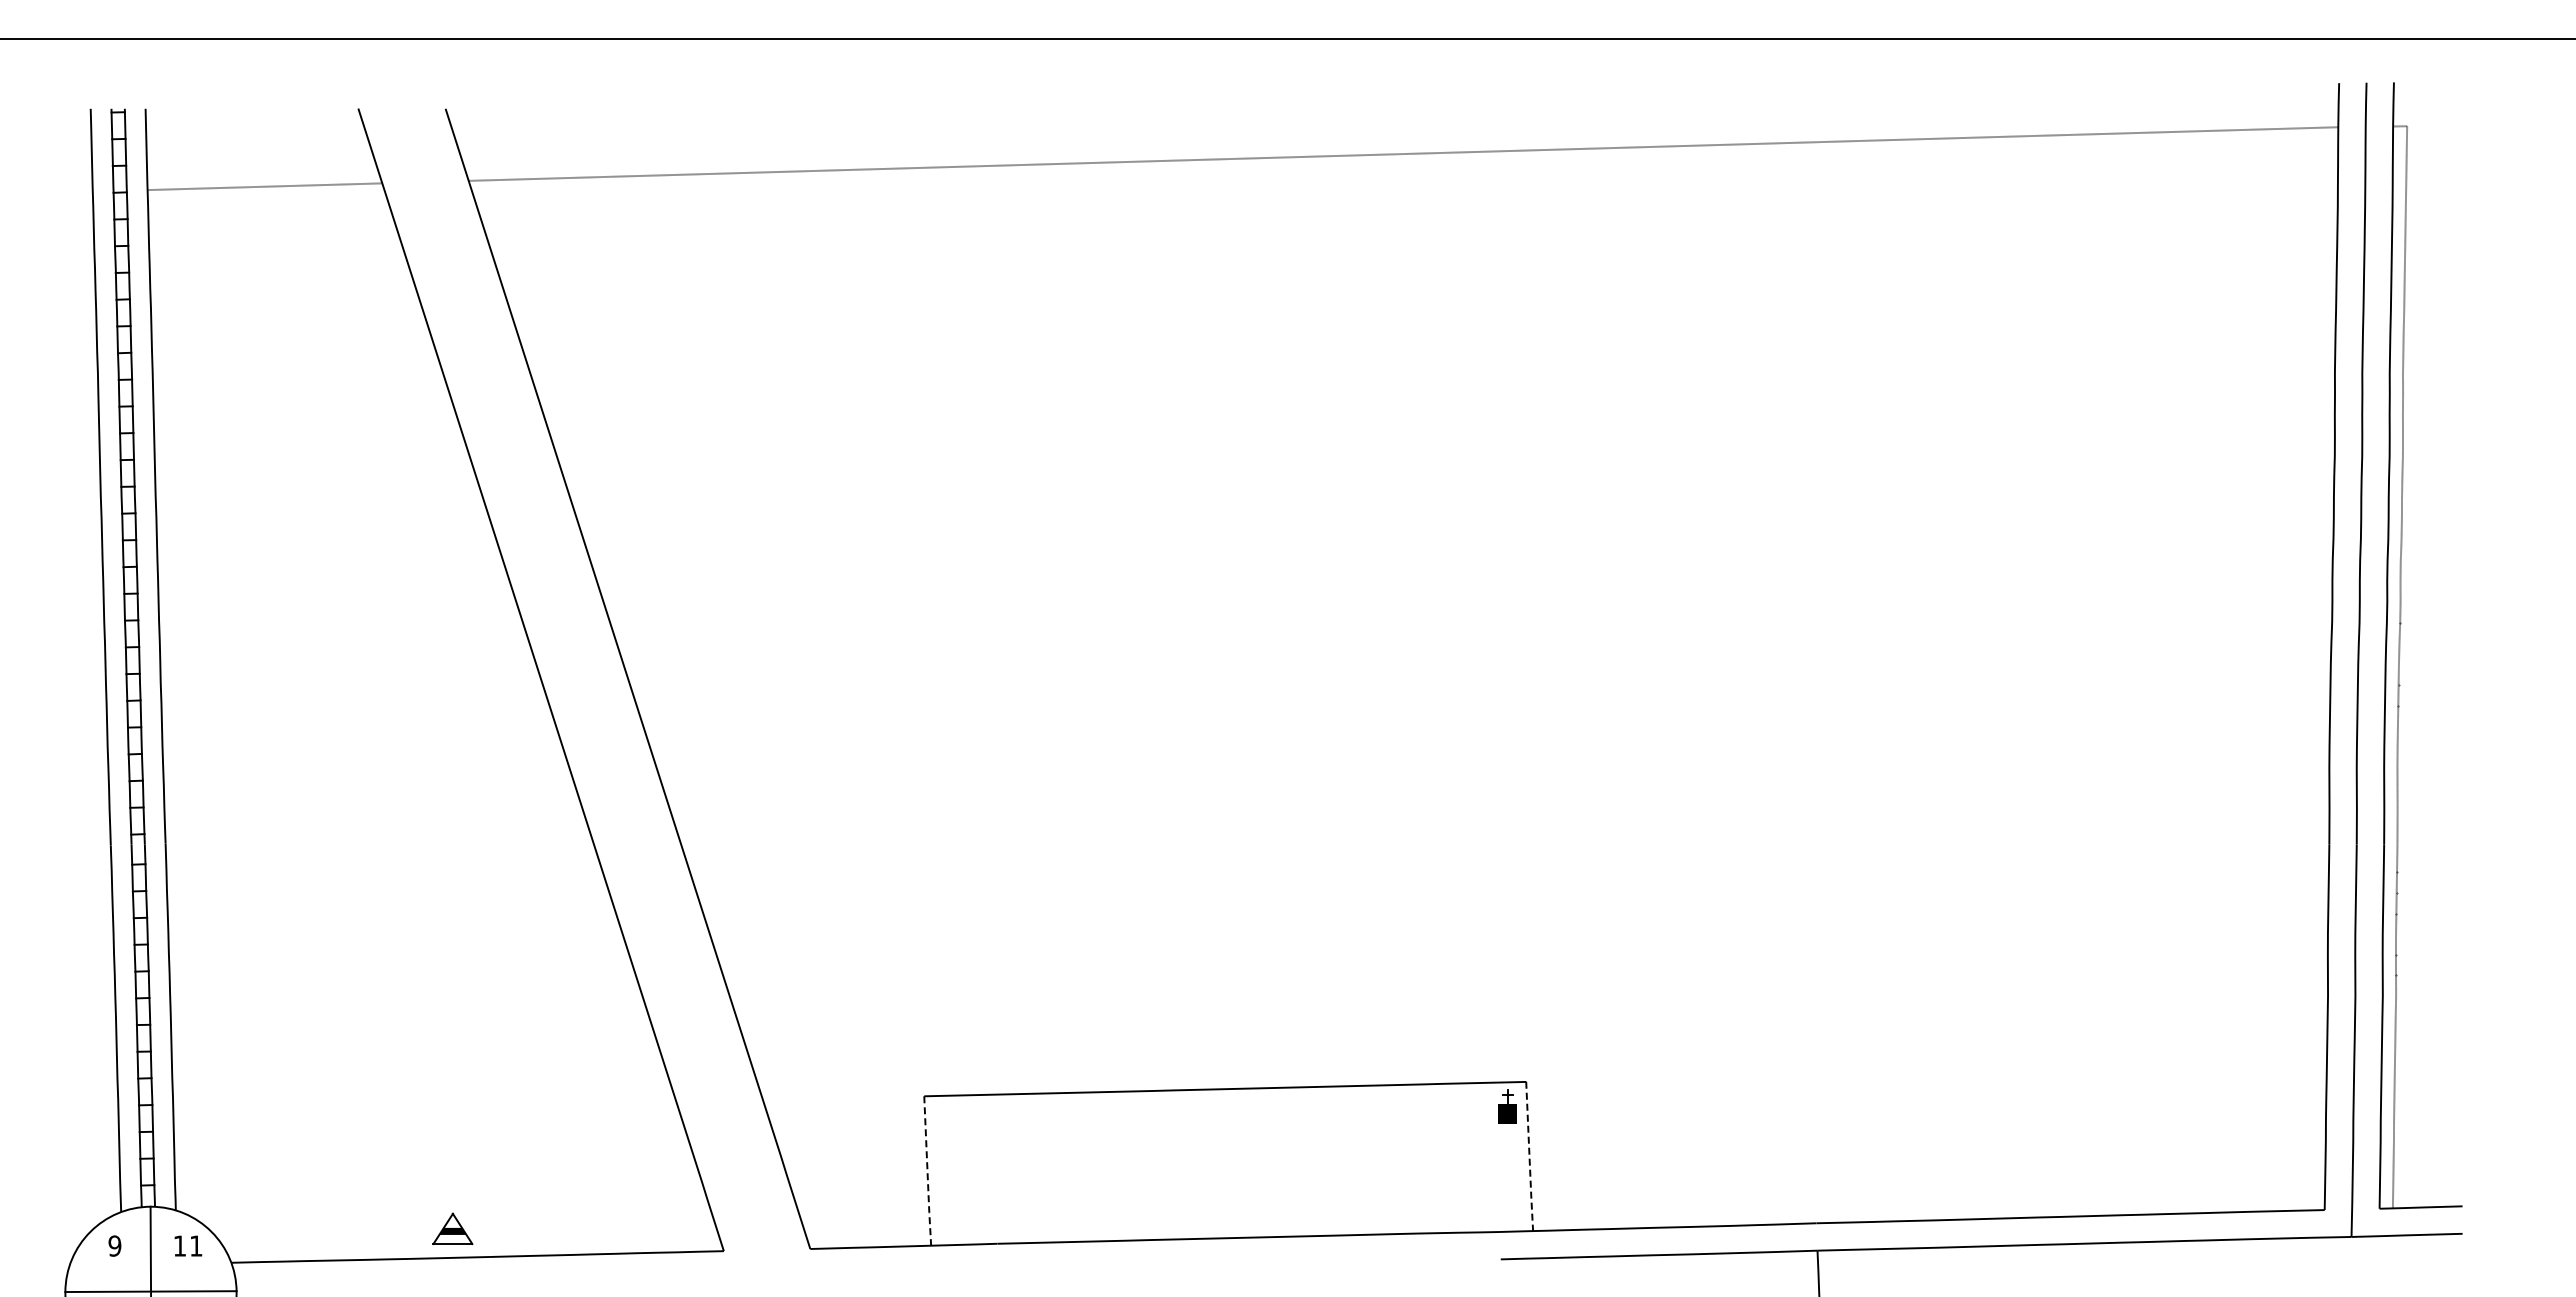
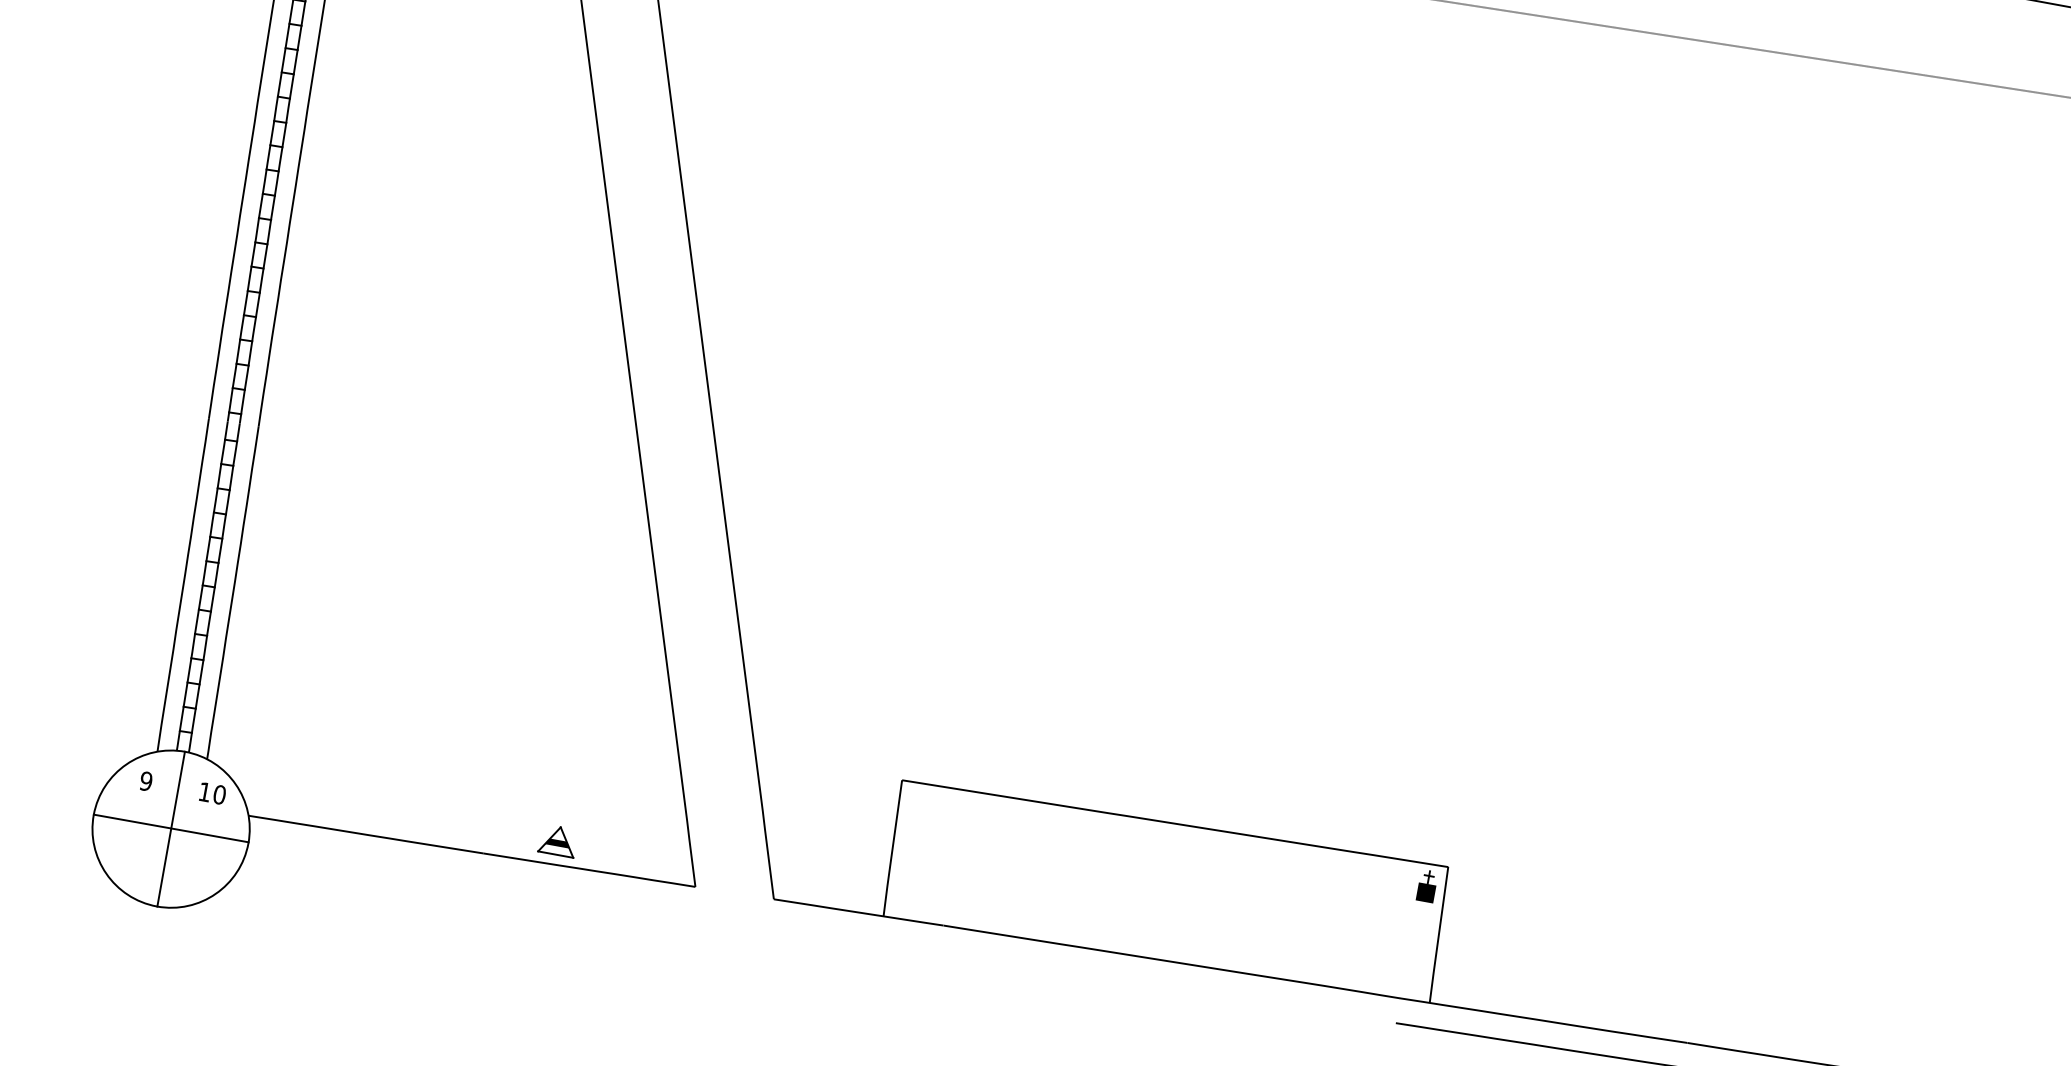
line: (1529, 1158) -> (1438, 936), dashed -> solid
line: (927, 1173) -> (892, 850), dashed -> solid
part: (452, 1228) -> (557, 840), moved
text: (196, 1245) -> (219, 794), 11 -> 10

